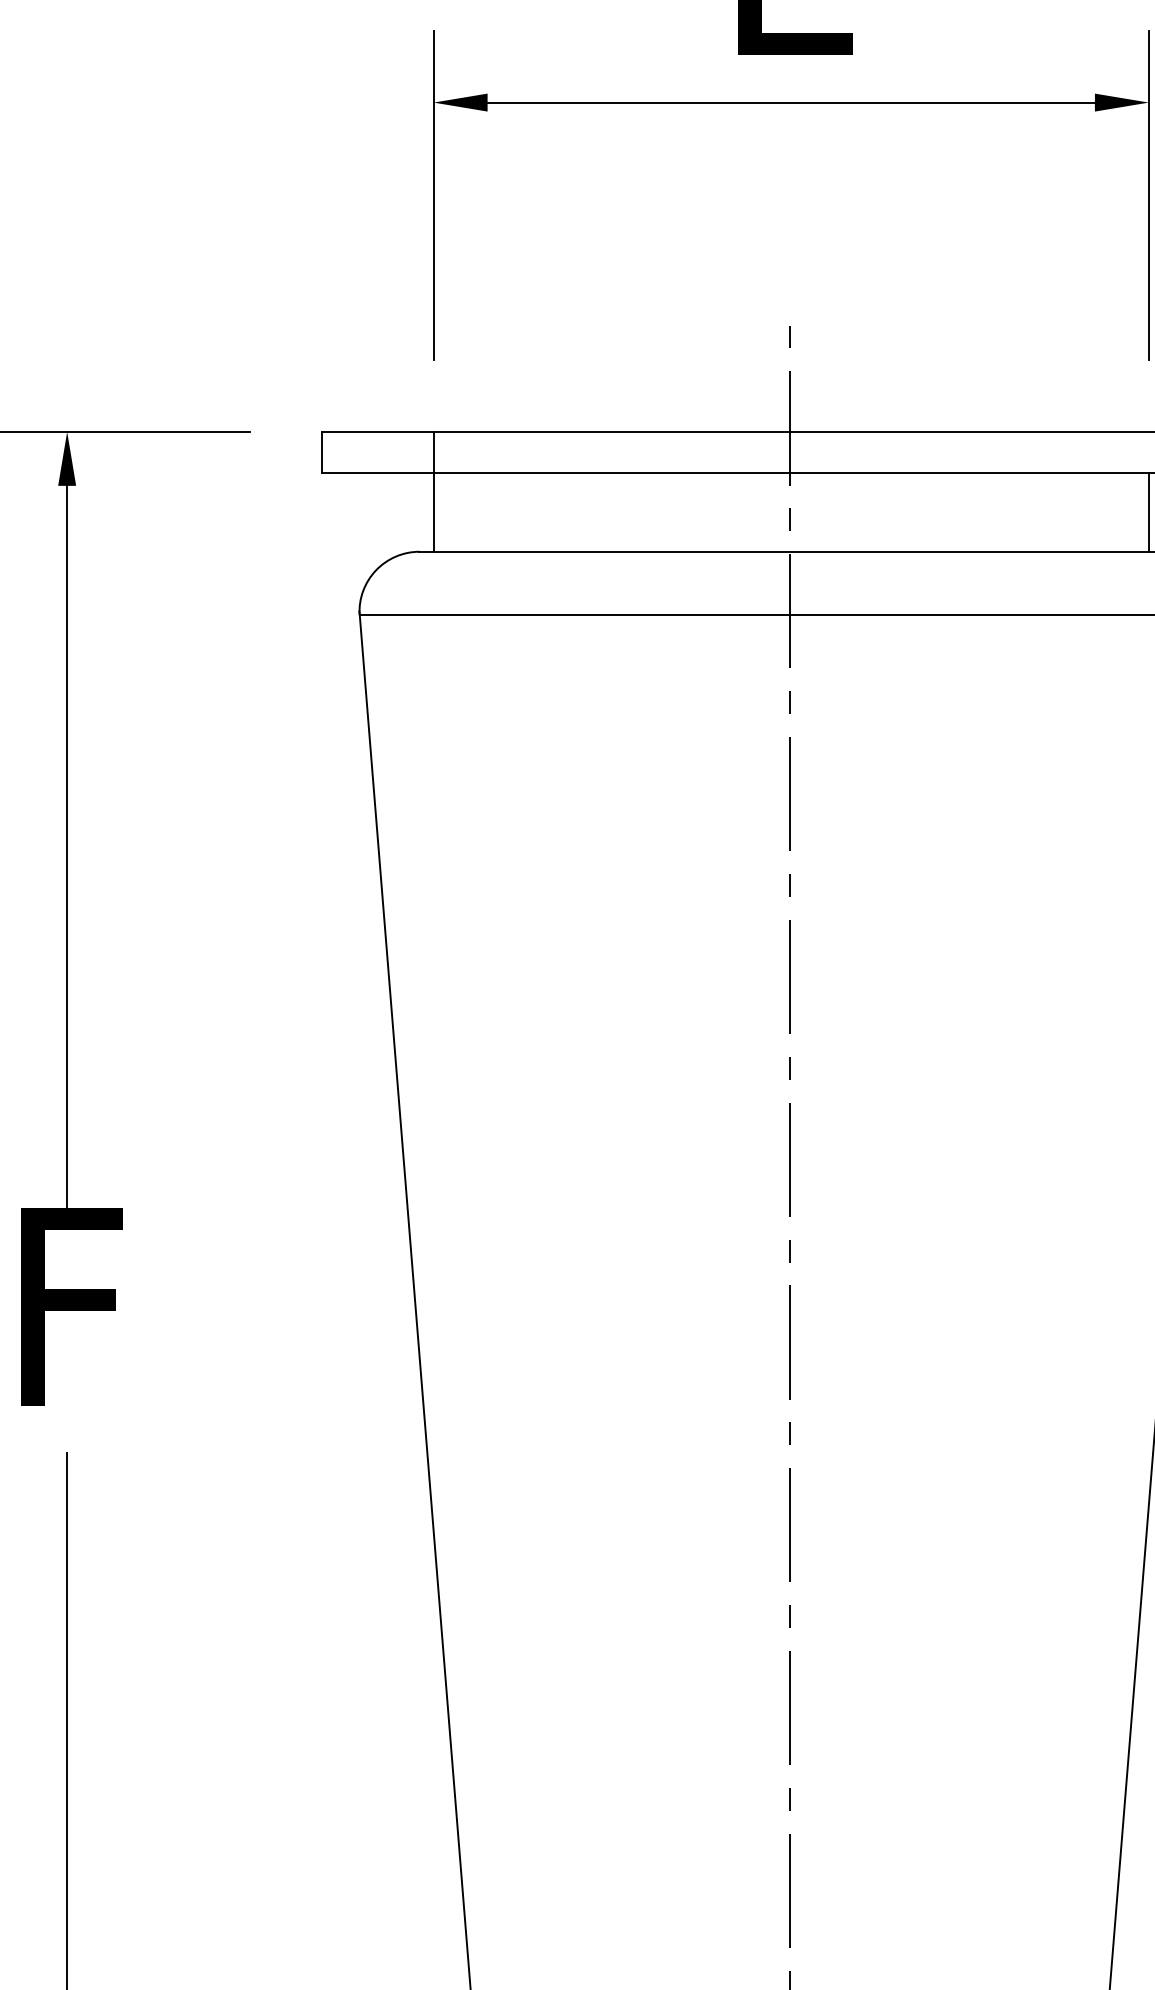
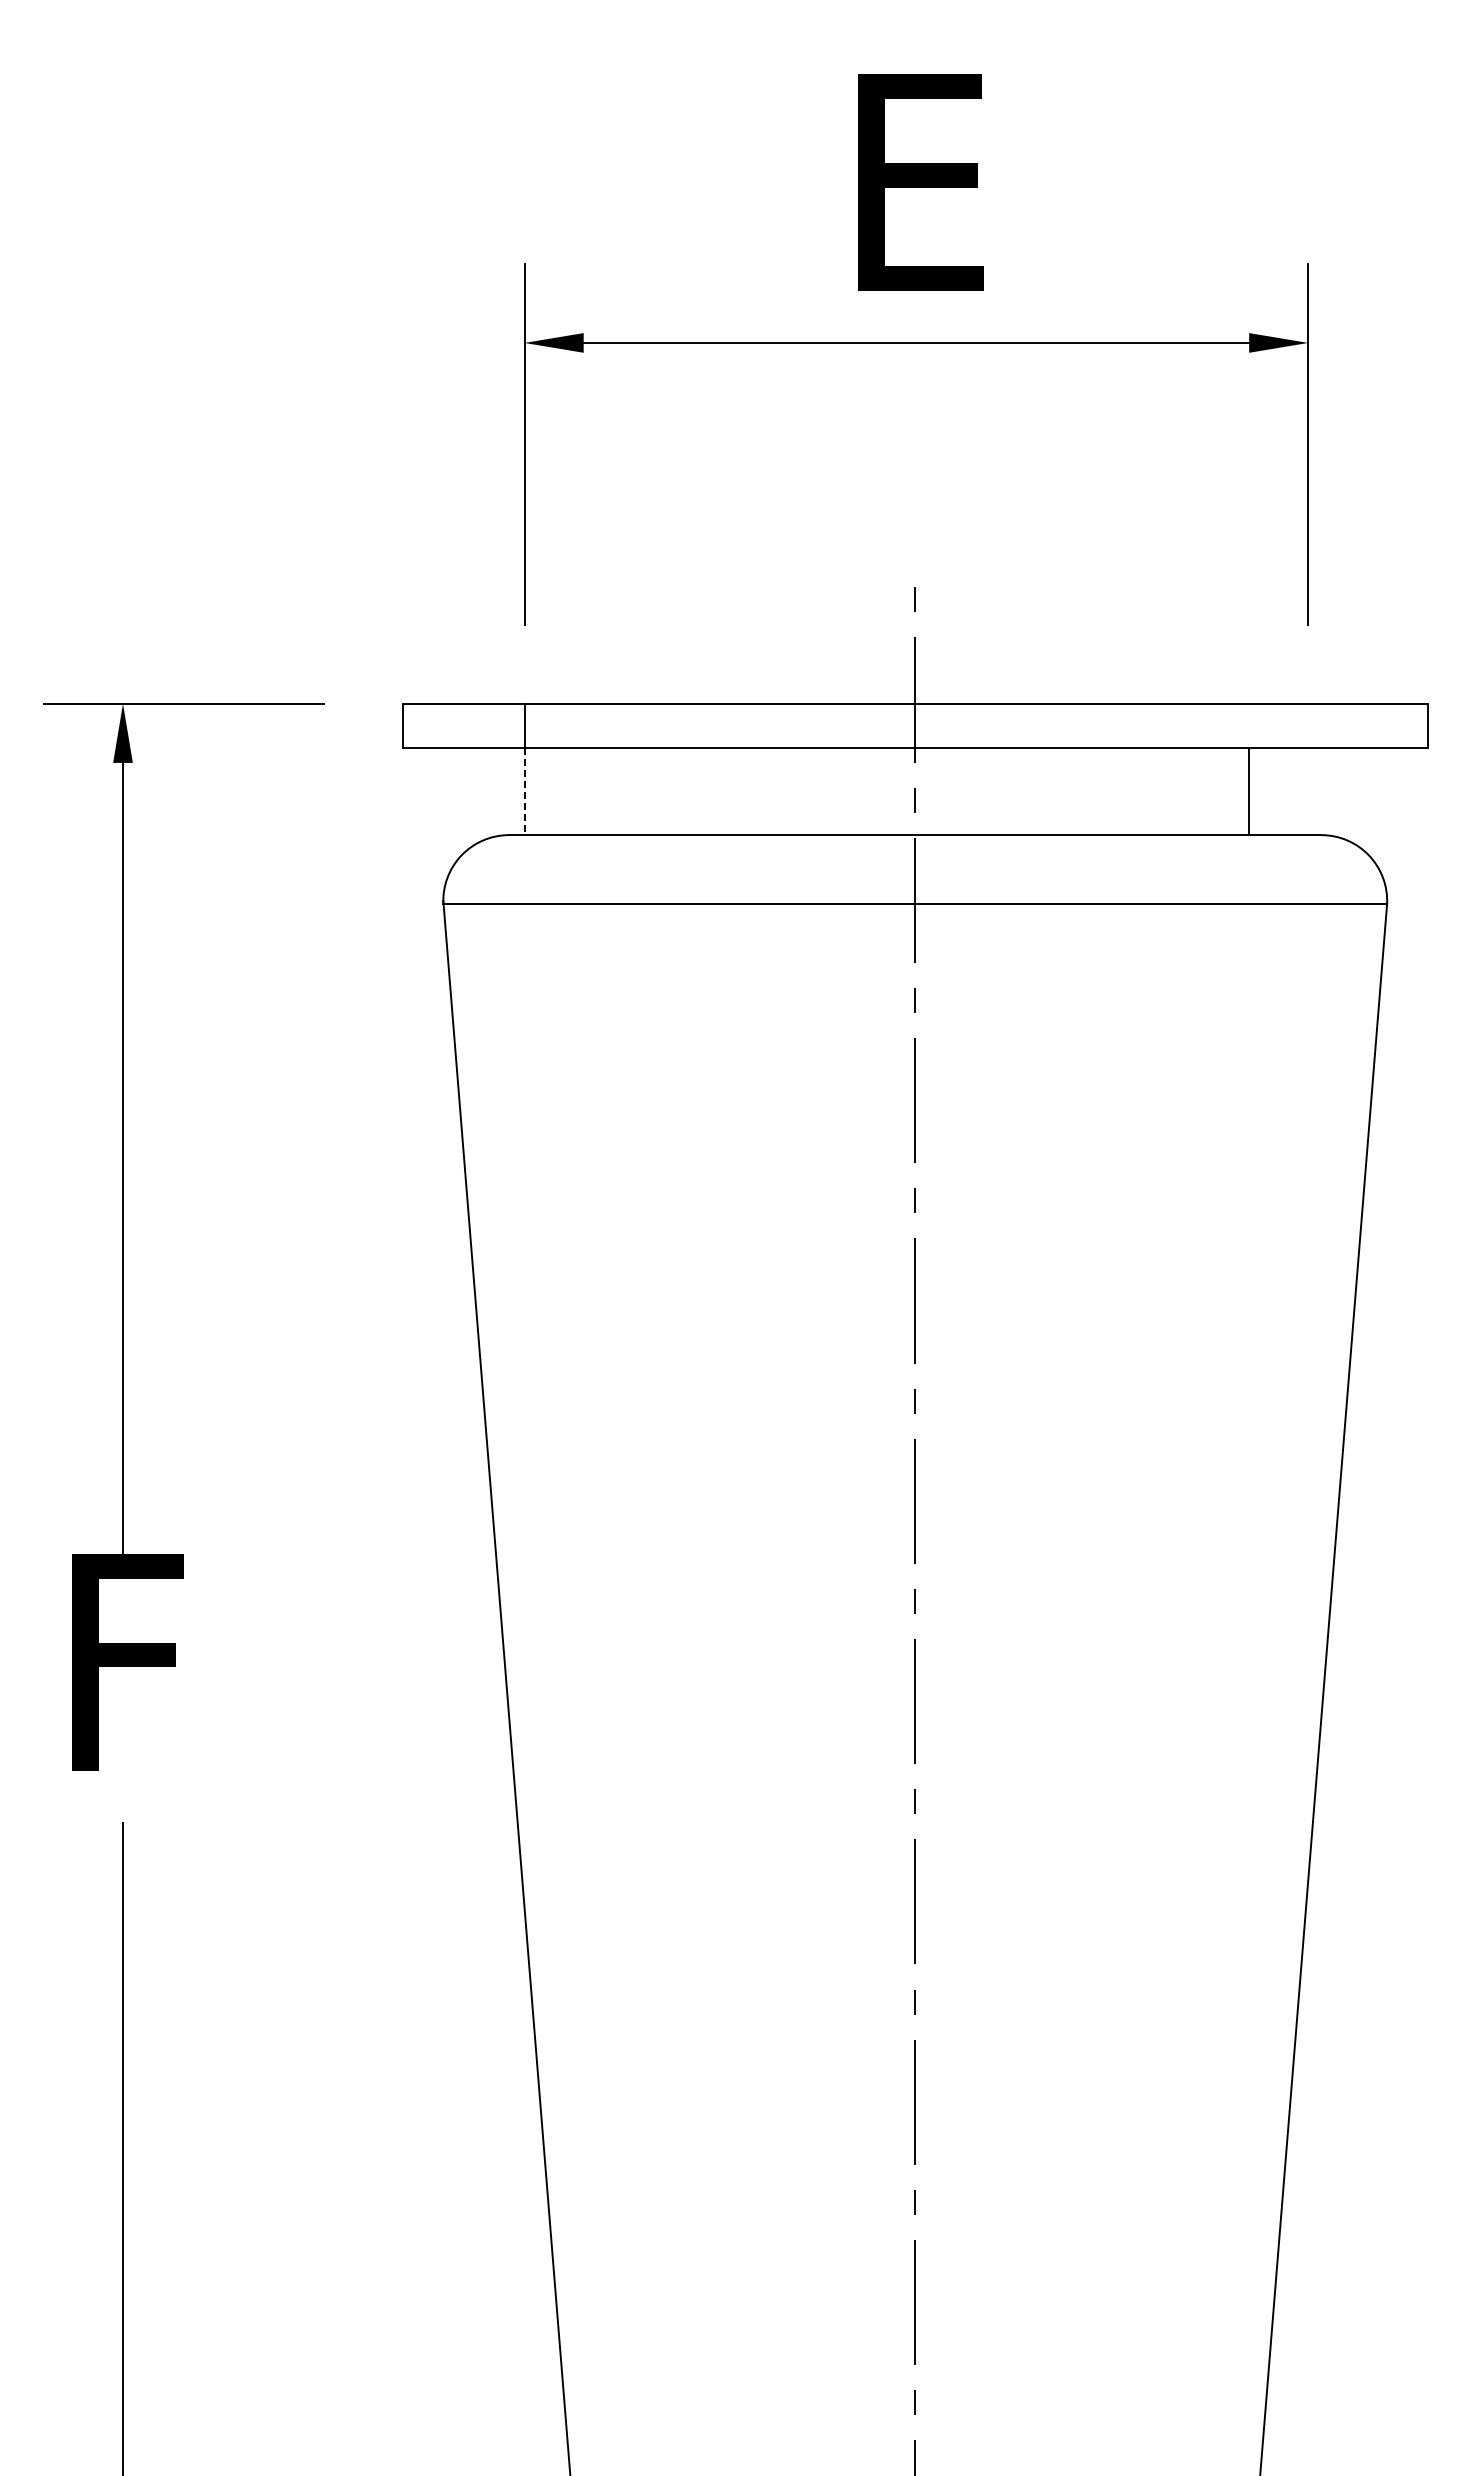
line: (1149, 511) -> (1249, 791), moved
line: (433, 512) -> (524, 792), solid -> dashed

